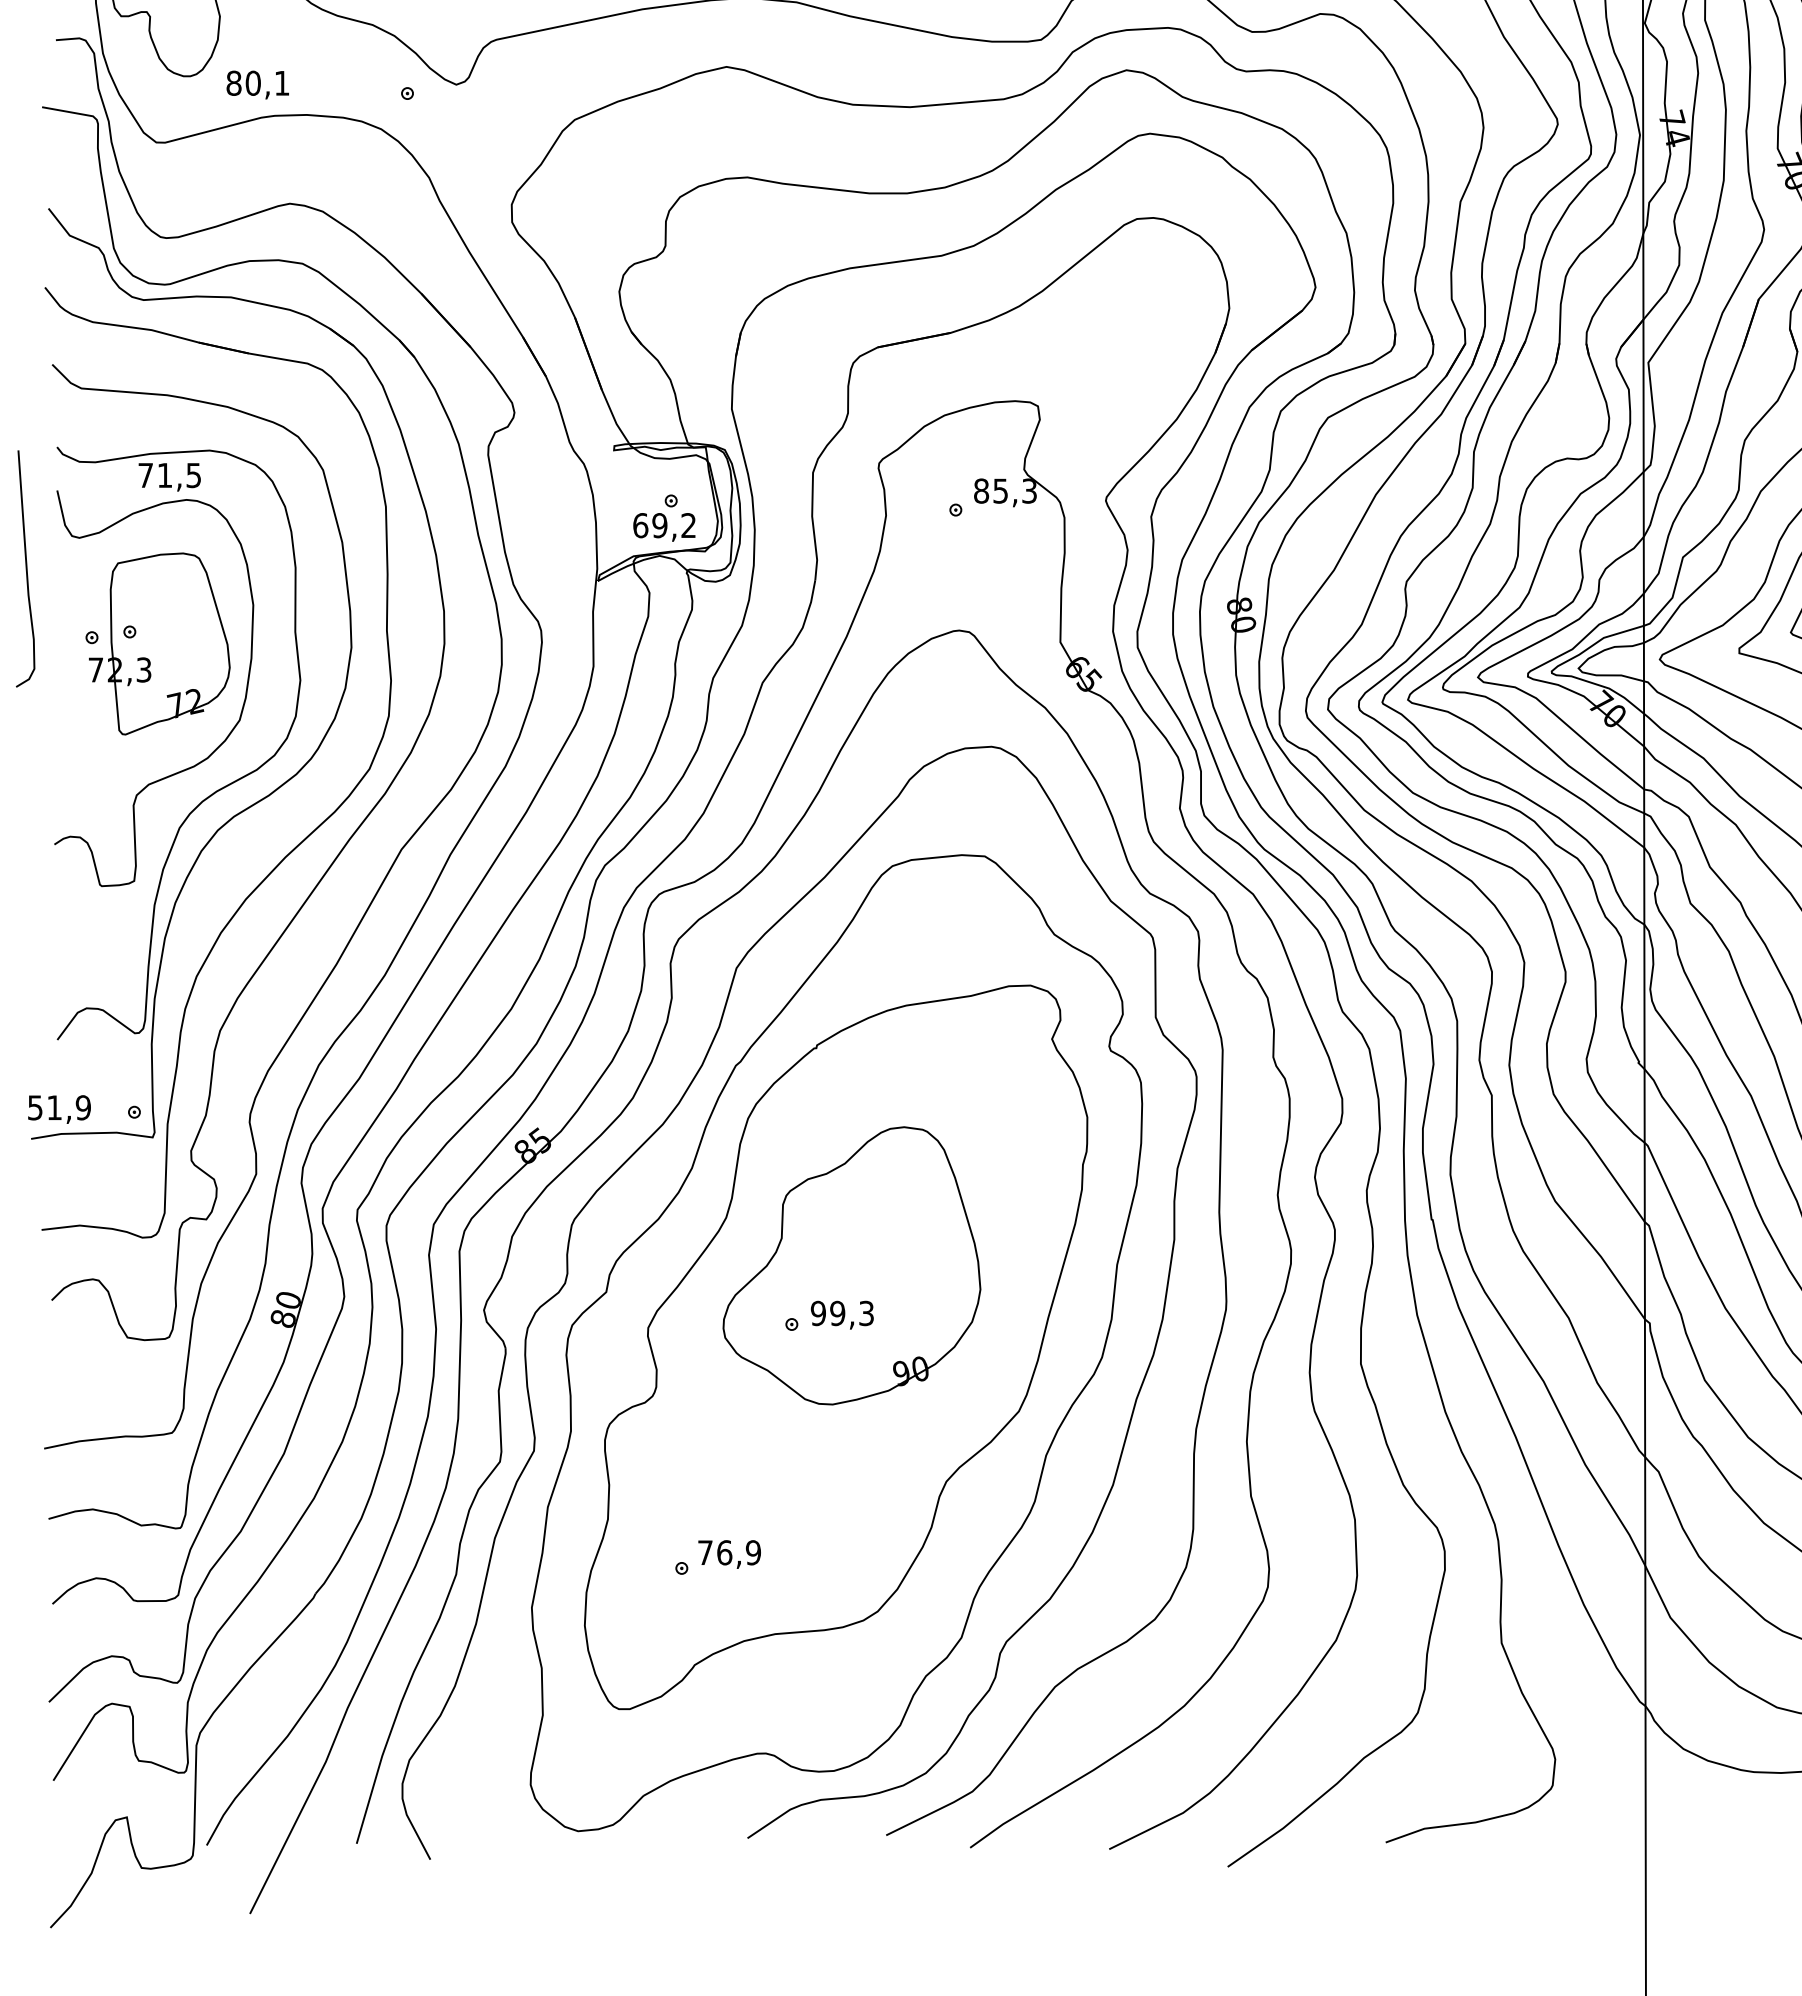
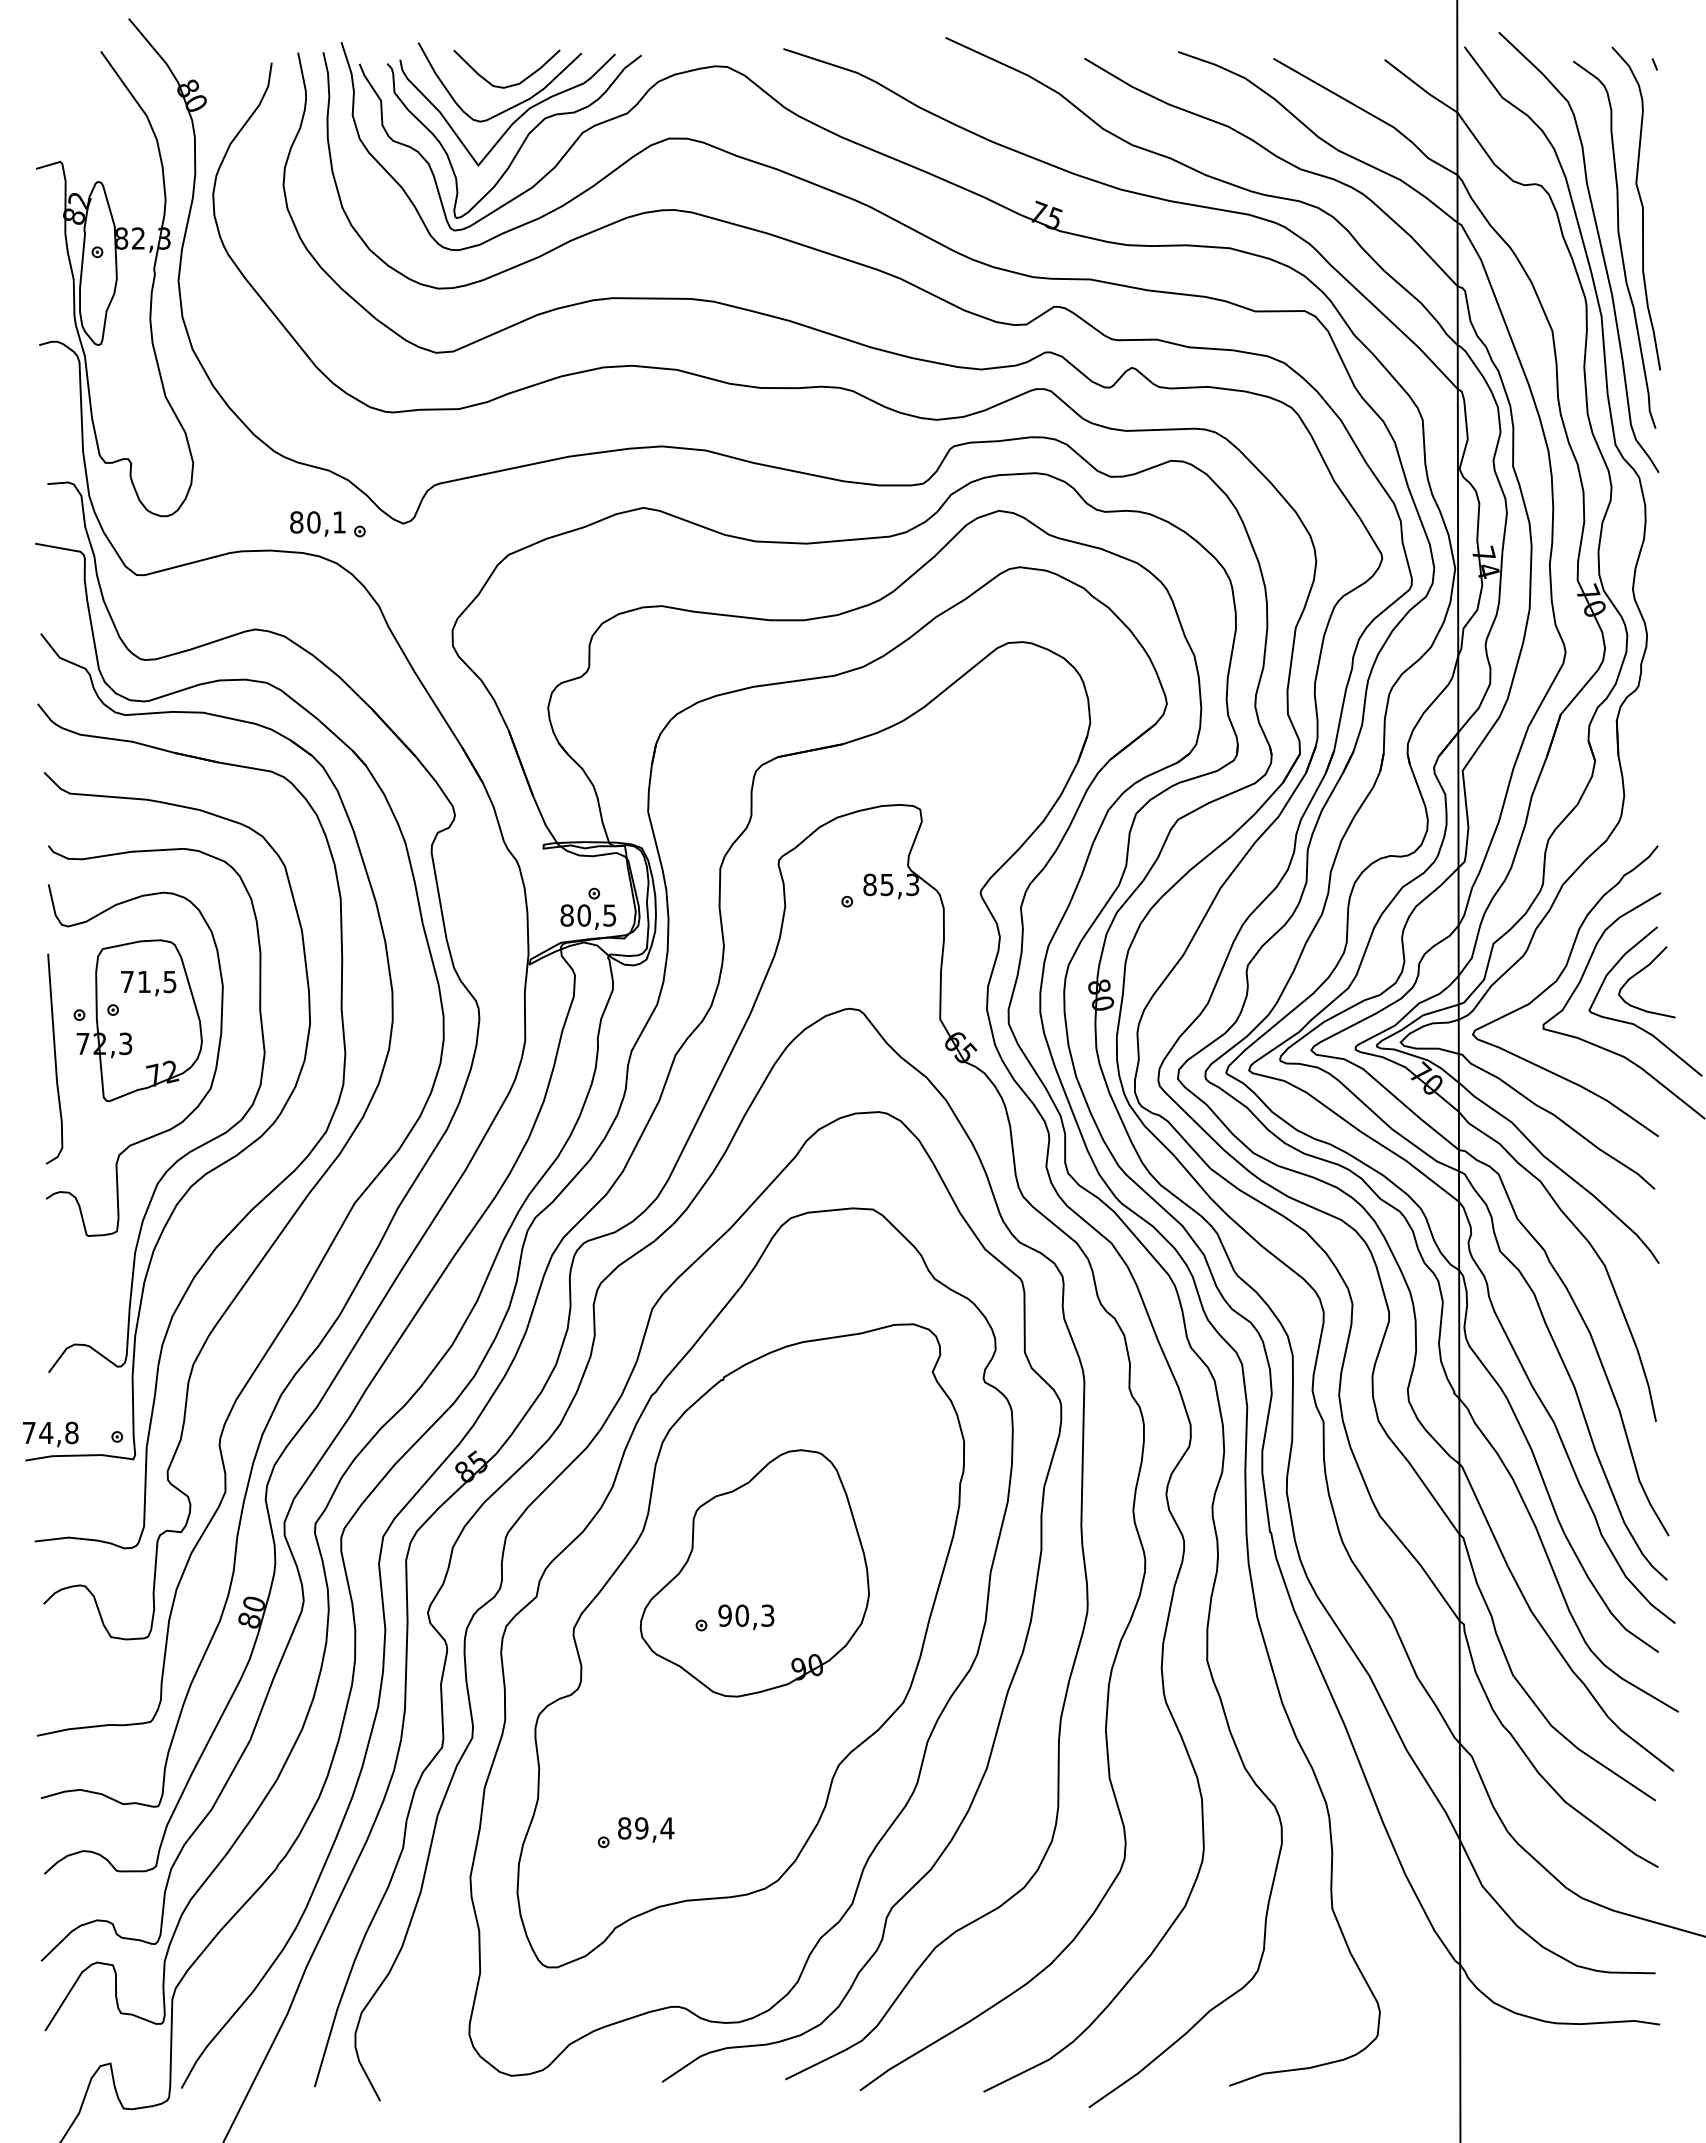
text: (257, 84) -> (317, 523), moved
text: (169, 477) -> (148, 983), moved
text: (664, 525) -> (588, 915), 69,2 -> 80,5
curve: (25, 568) -> (54, 1058), moved
text: (59, 1107) -> (50, 1432), 51,9 -> 74,8
text: (836, 1313) -> (741, 1615), 99,3 -> 90,3
text: (729, 1552) -> (646, 1828), 76,9 -> 89,4

